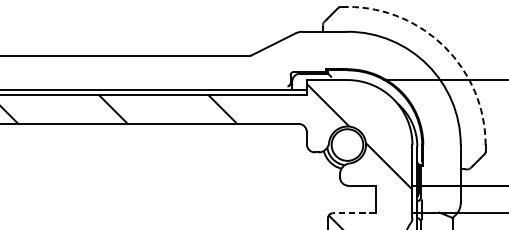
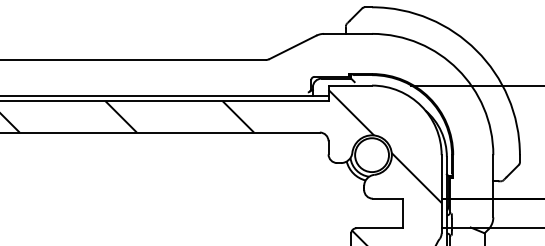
arc: (445, 47) -> (476, 50), dashed -> solid
line: (353, 213) -> (378, 228), dashed -> solid

